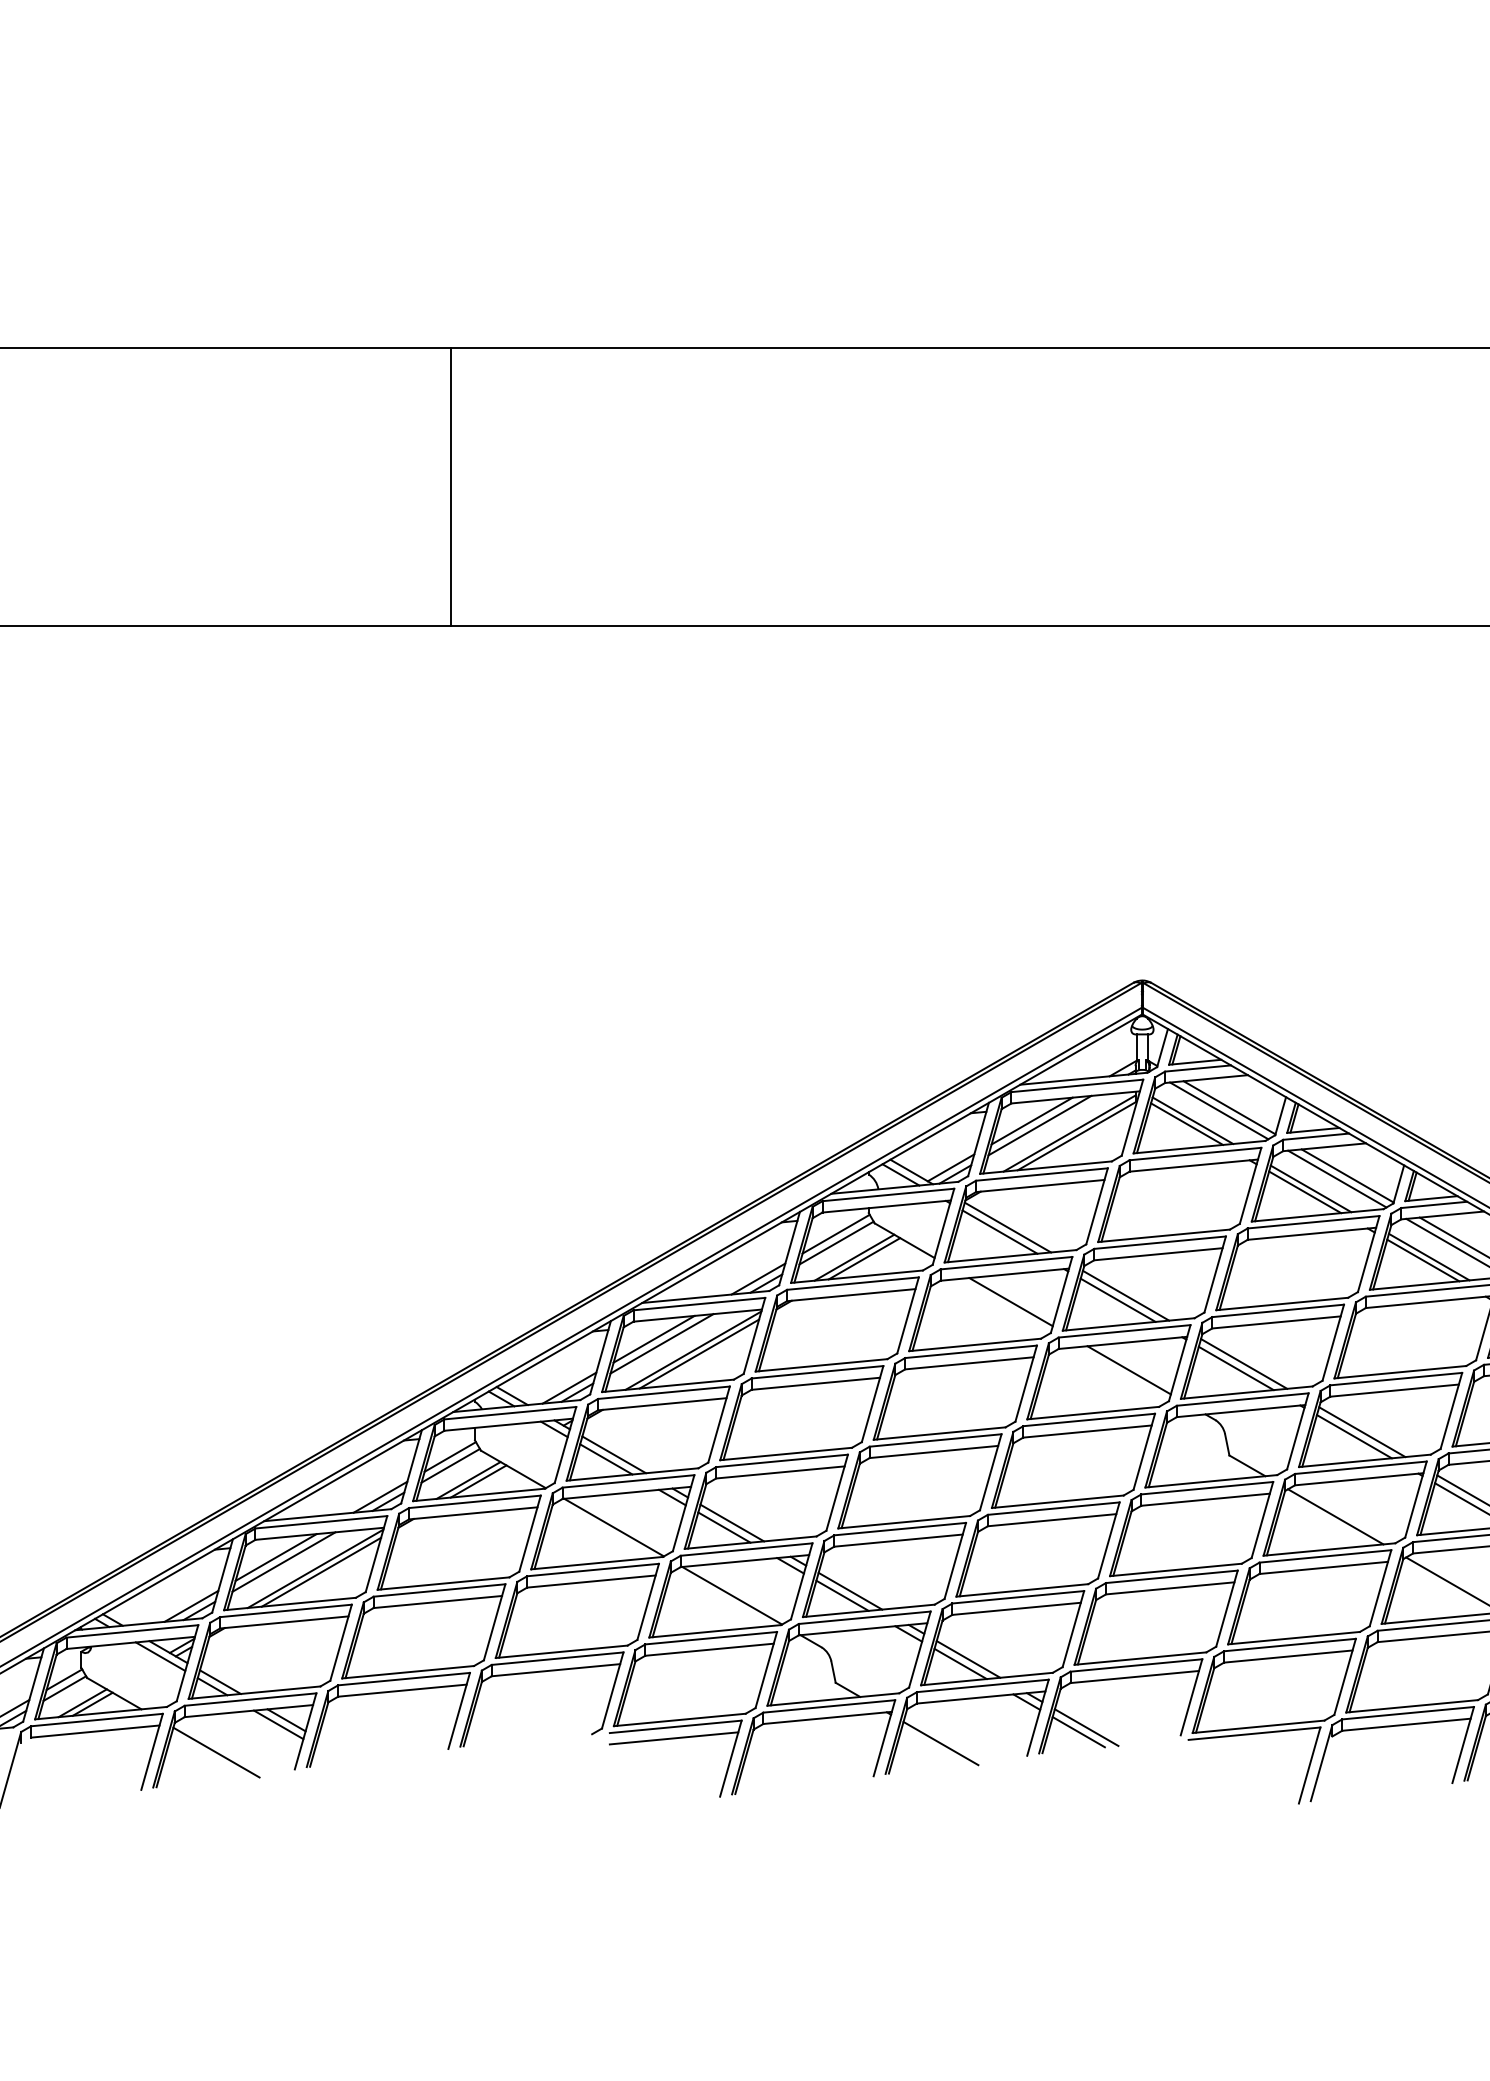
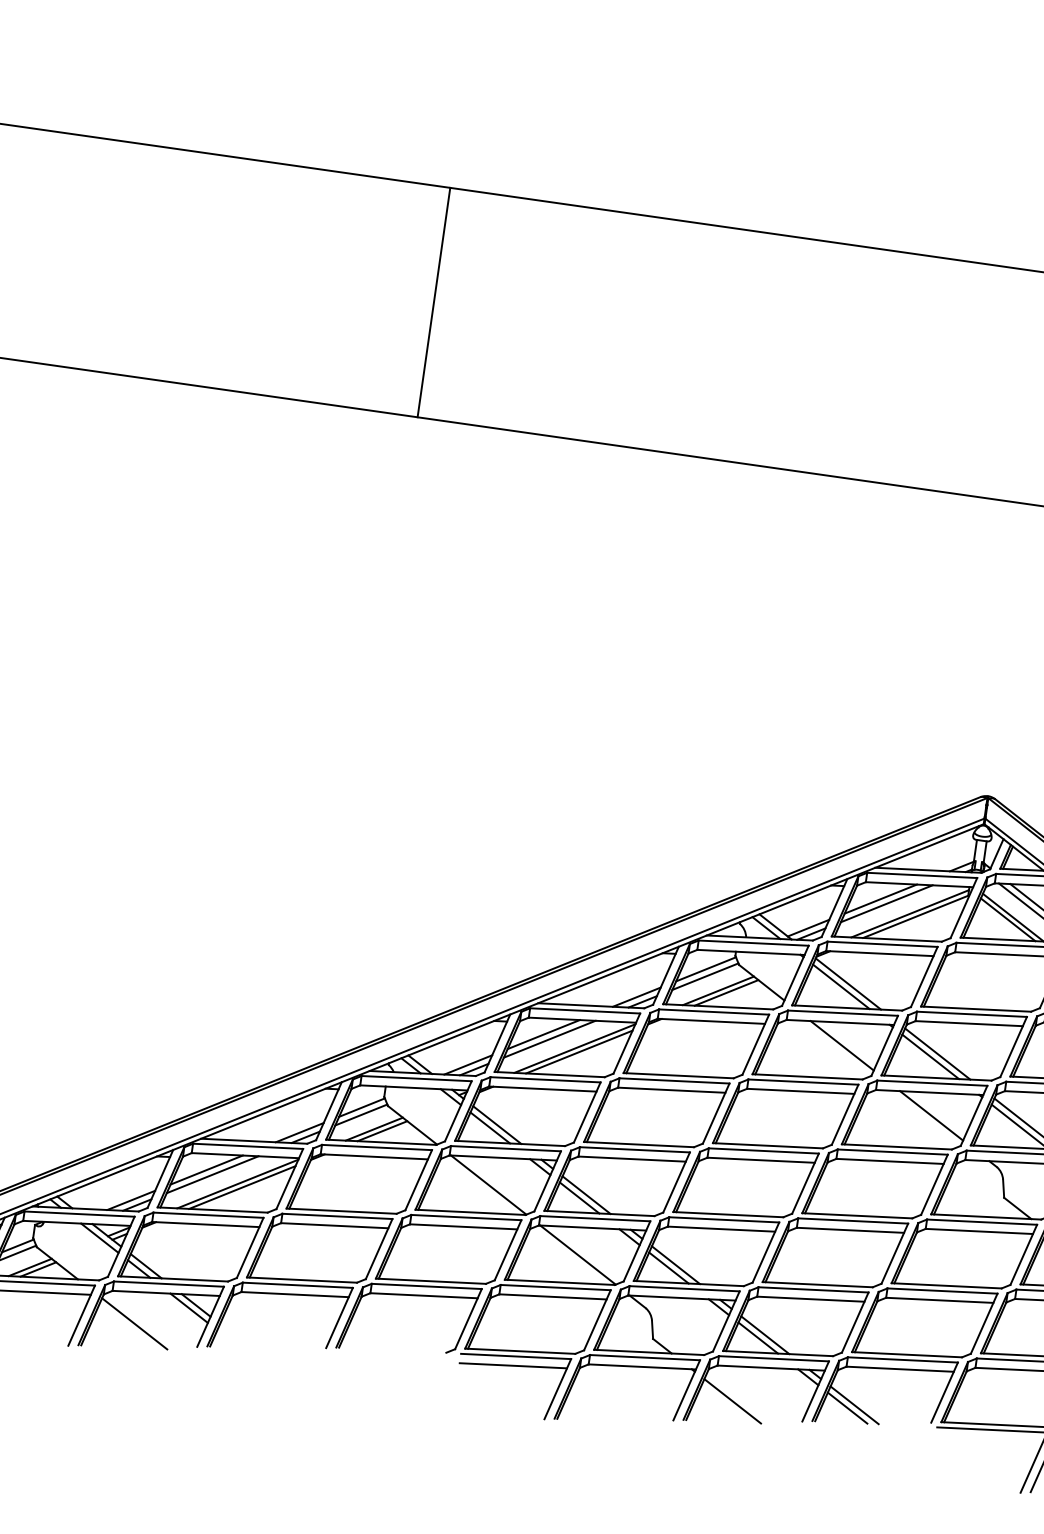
line: (450, 486) -> (433, 302), moved

